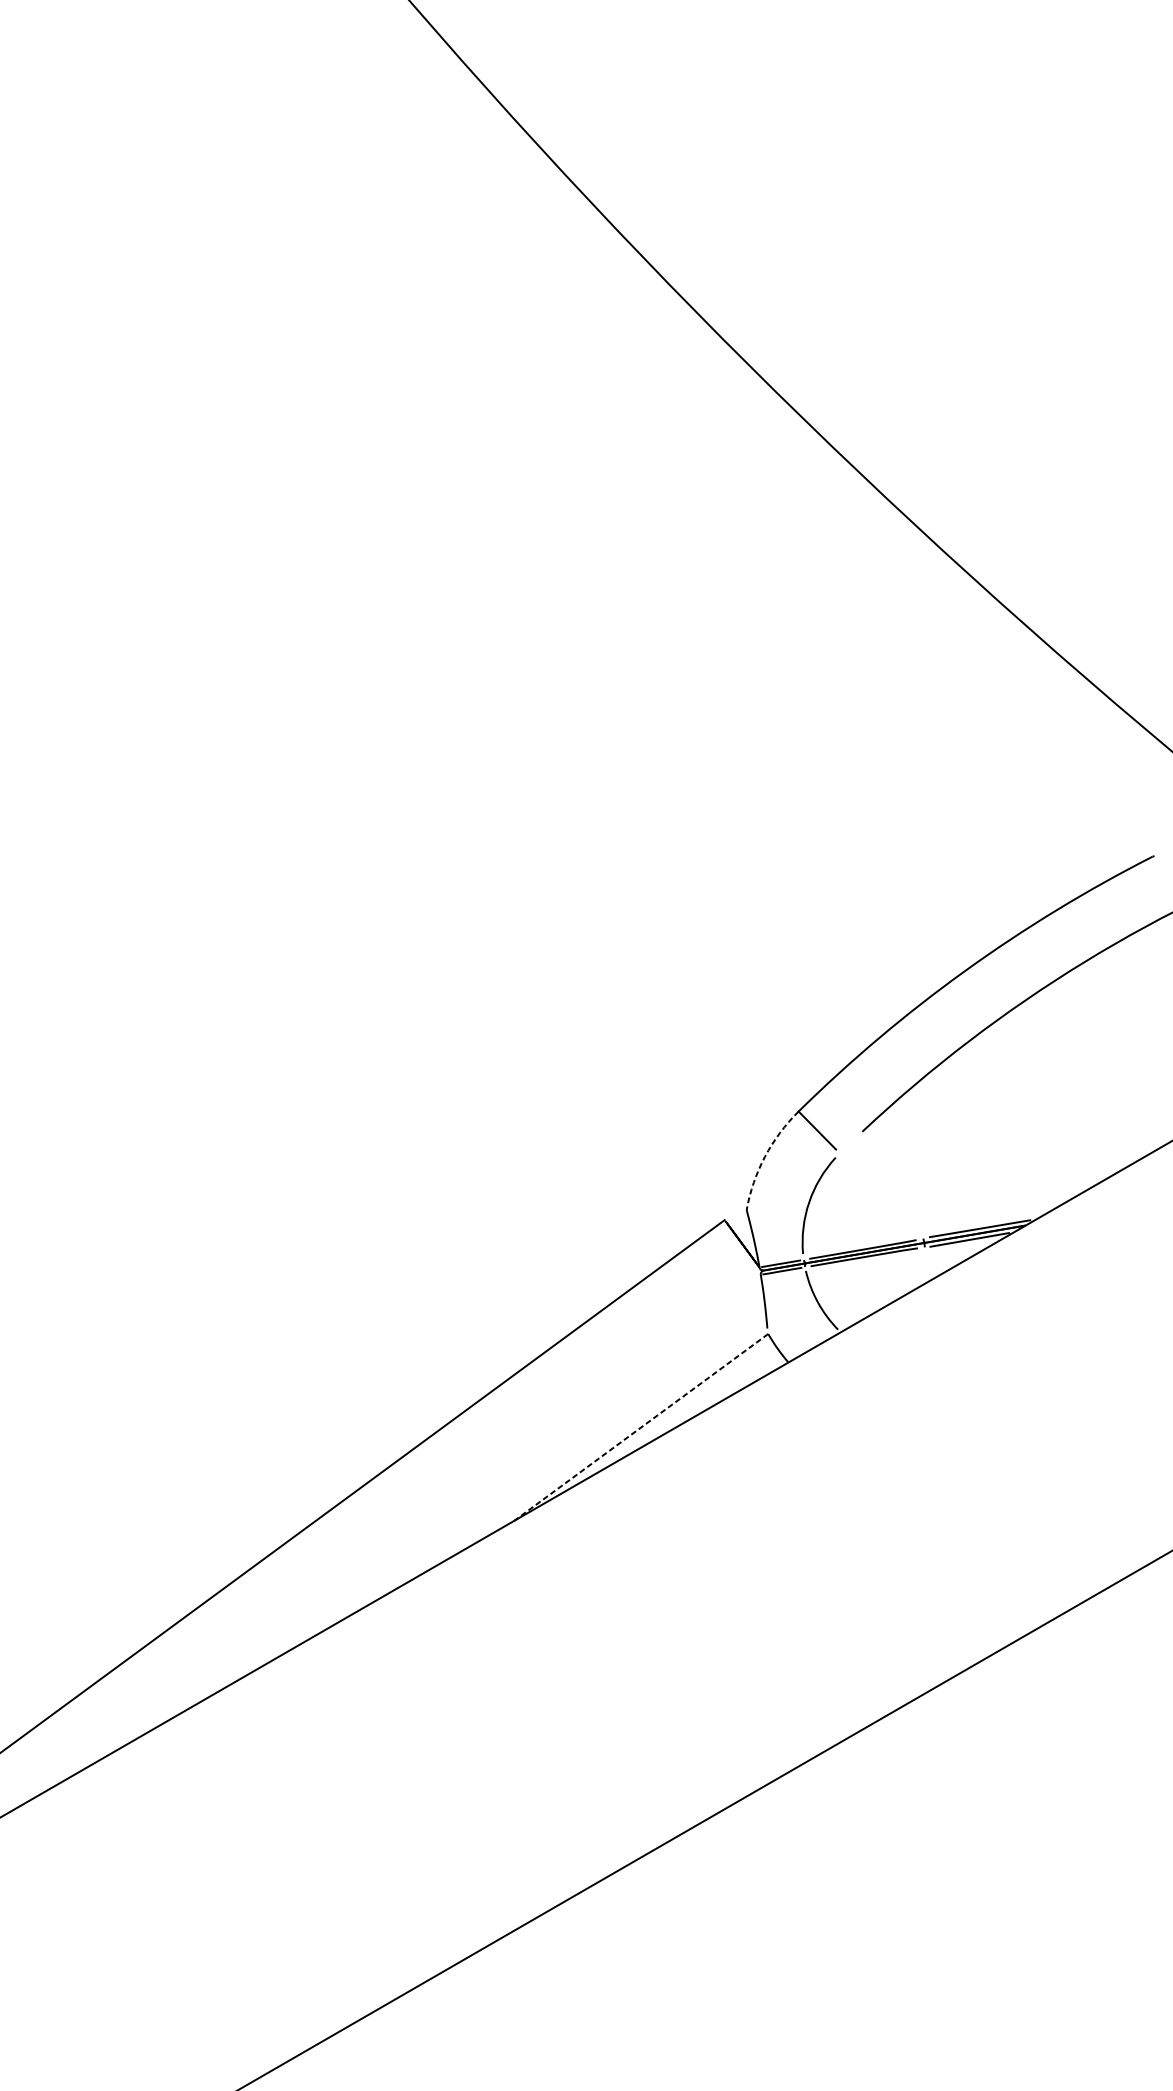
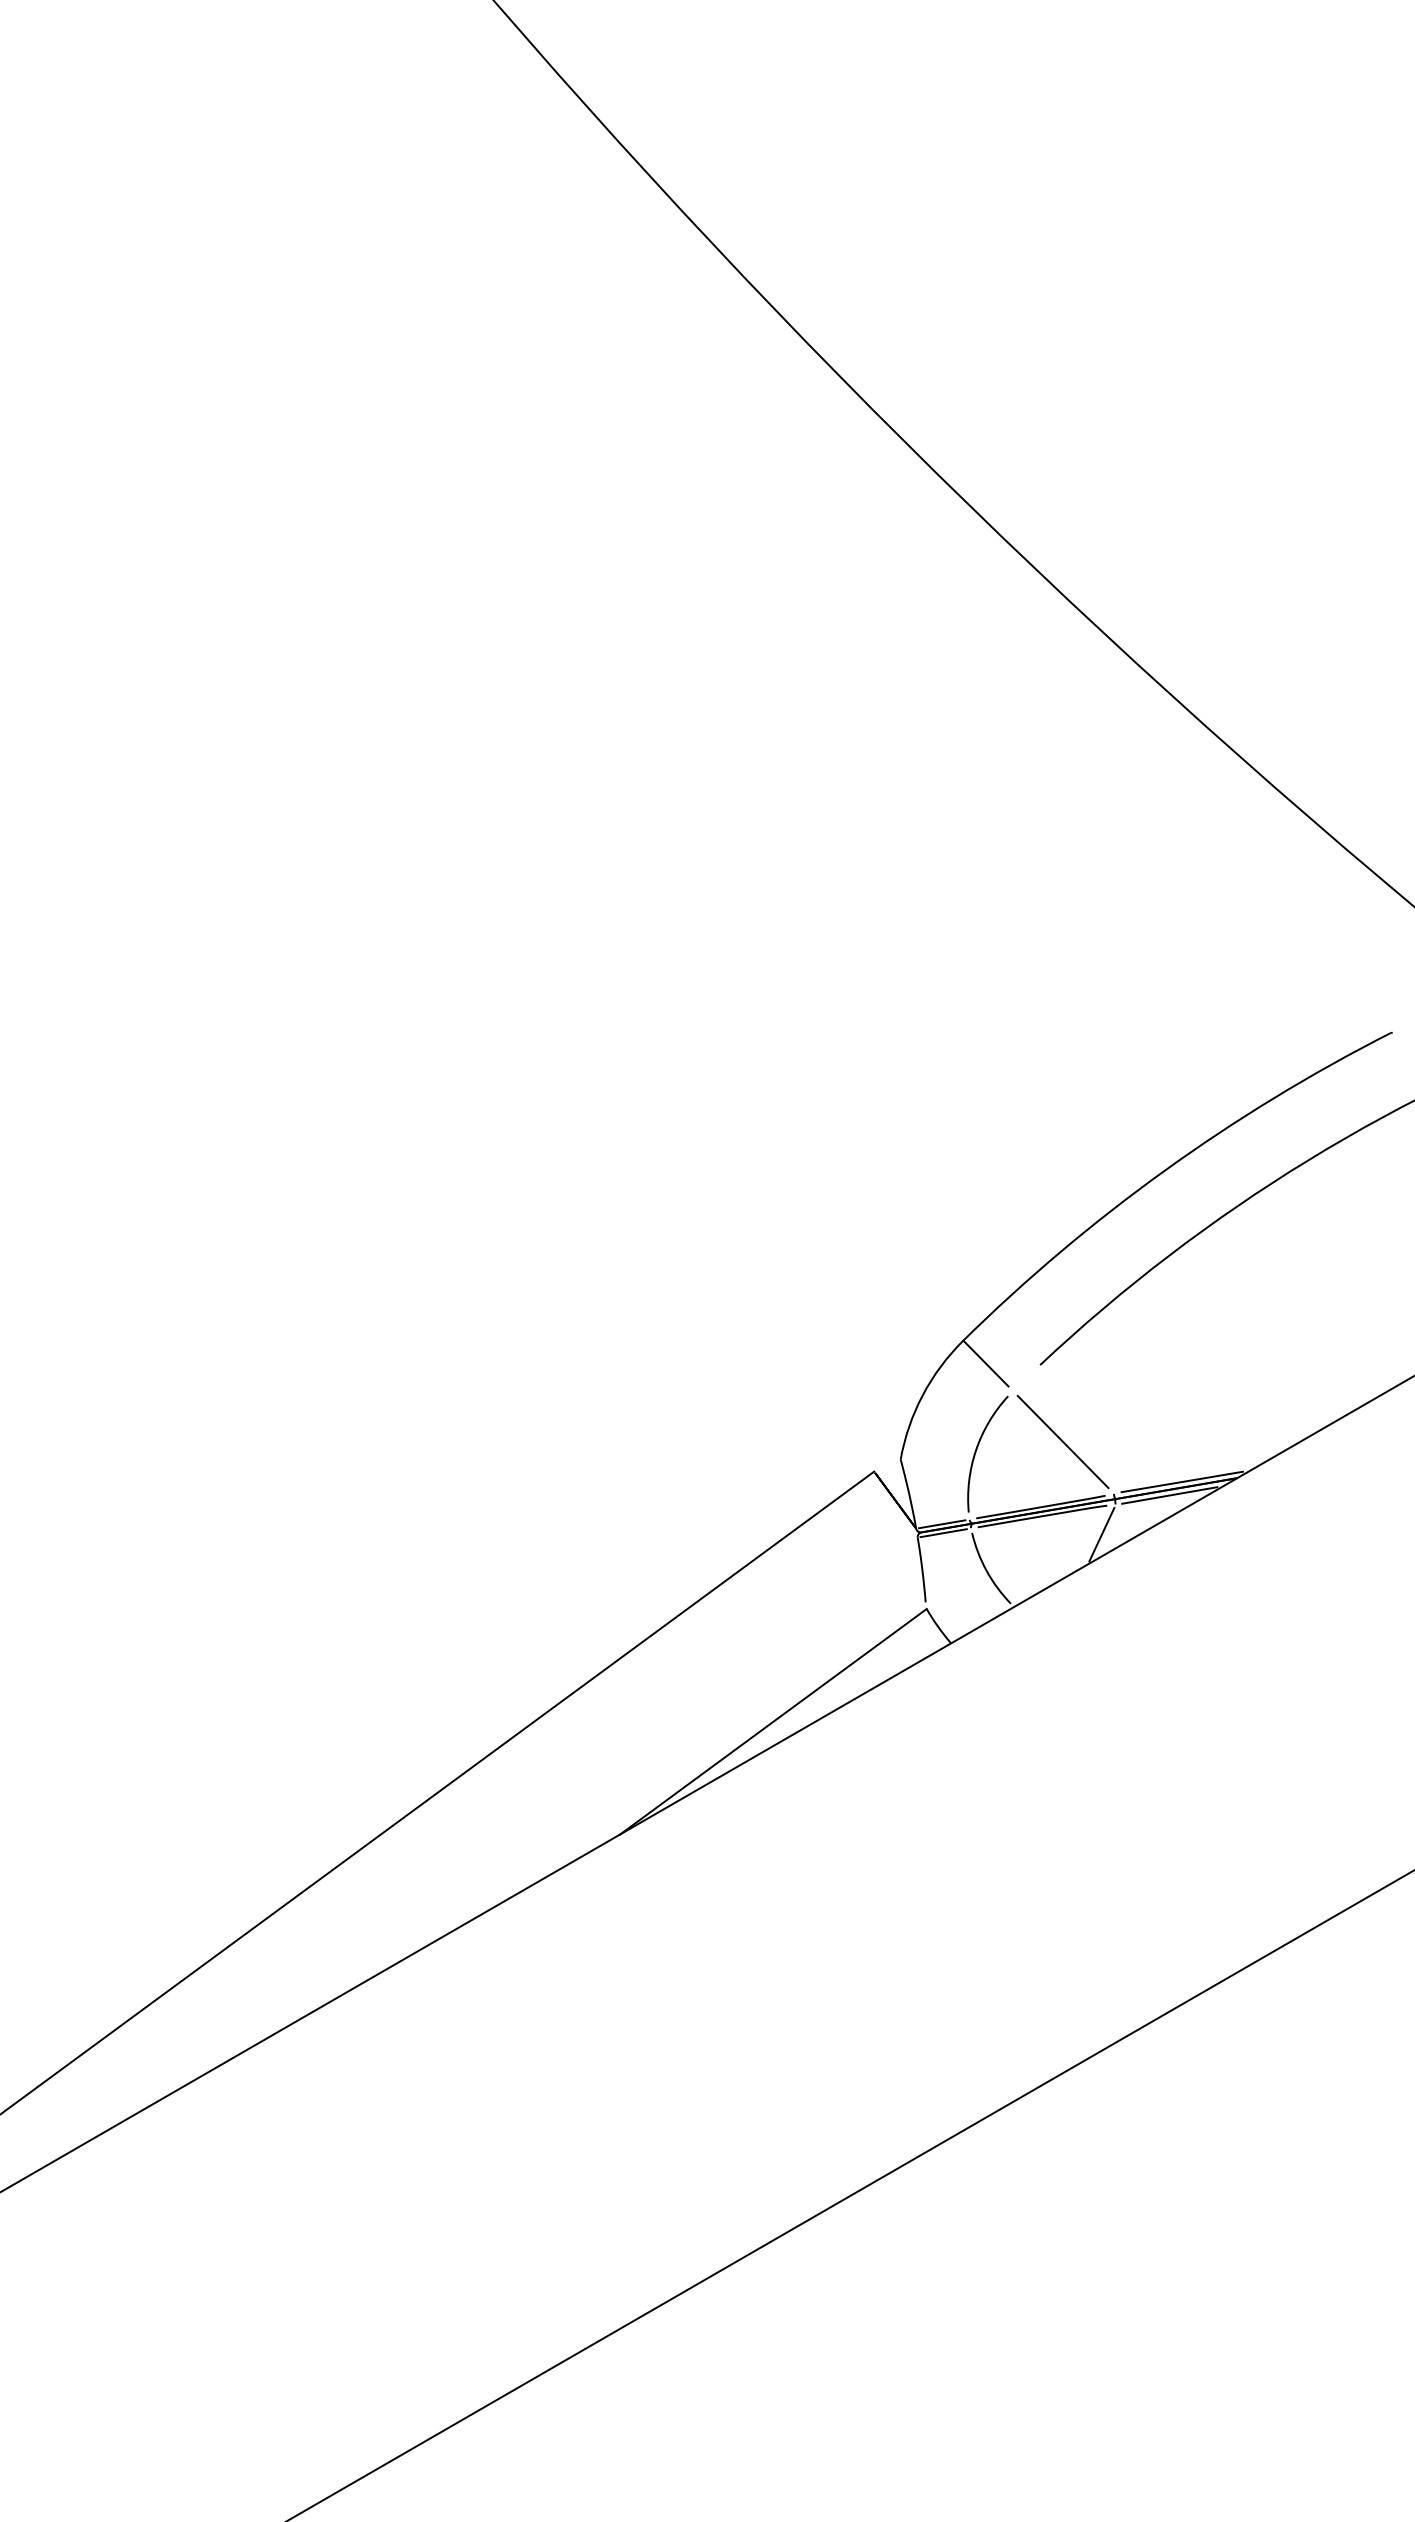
arc: (764, 1157) -> (922, 1395), dashed -> solid
line: (880, 1195) -> (1062, 1441), added
line: (913, 1272) -> (1101, 1534), added
line: (641, 1427) -> (773, 1721), dashed -> solid

